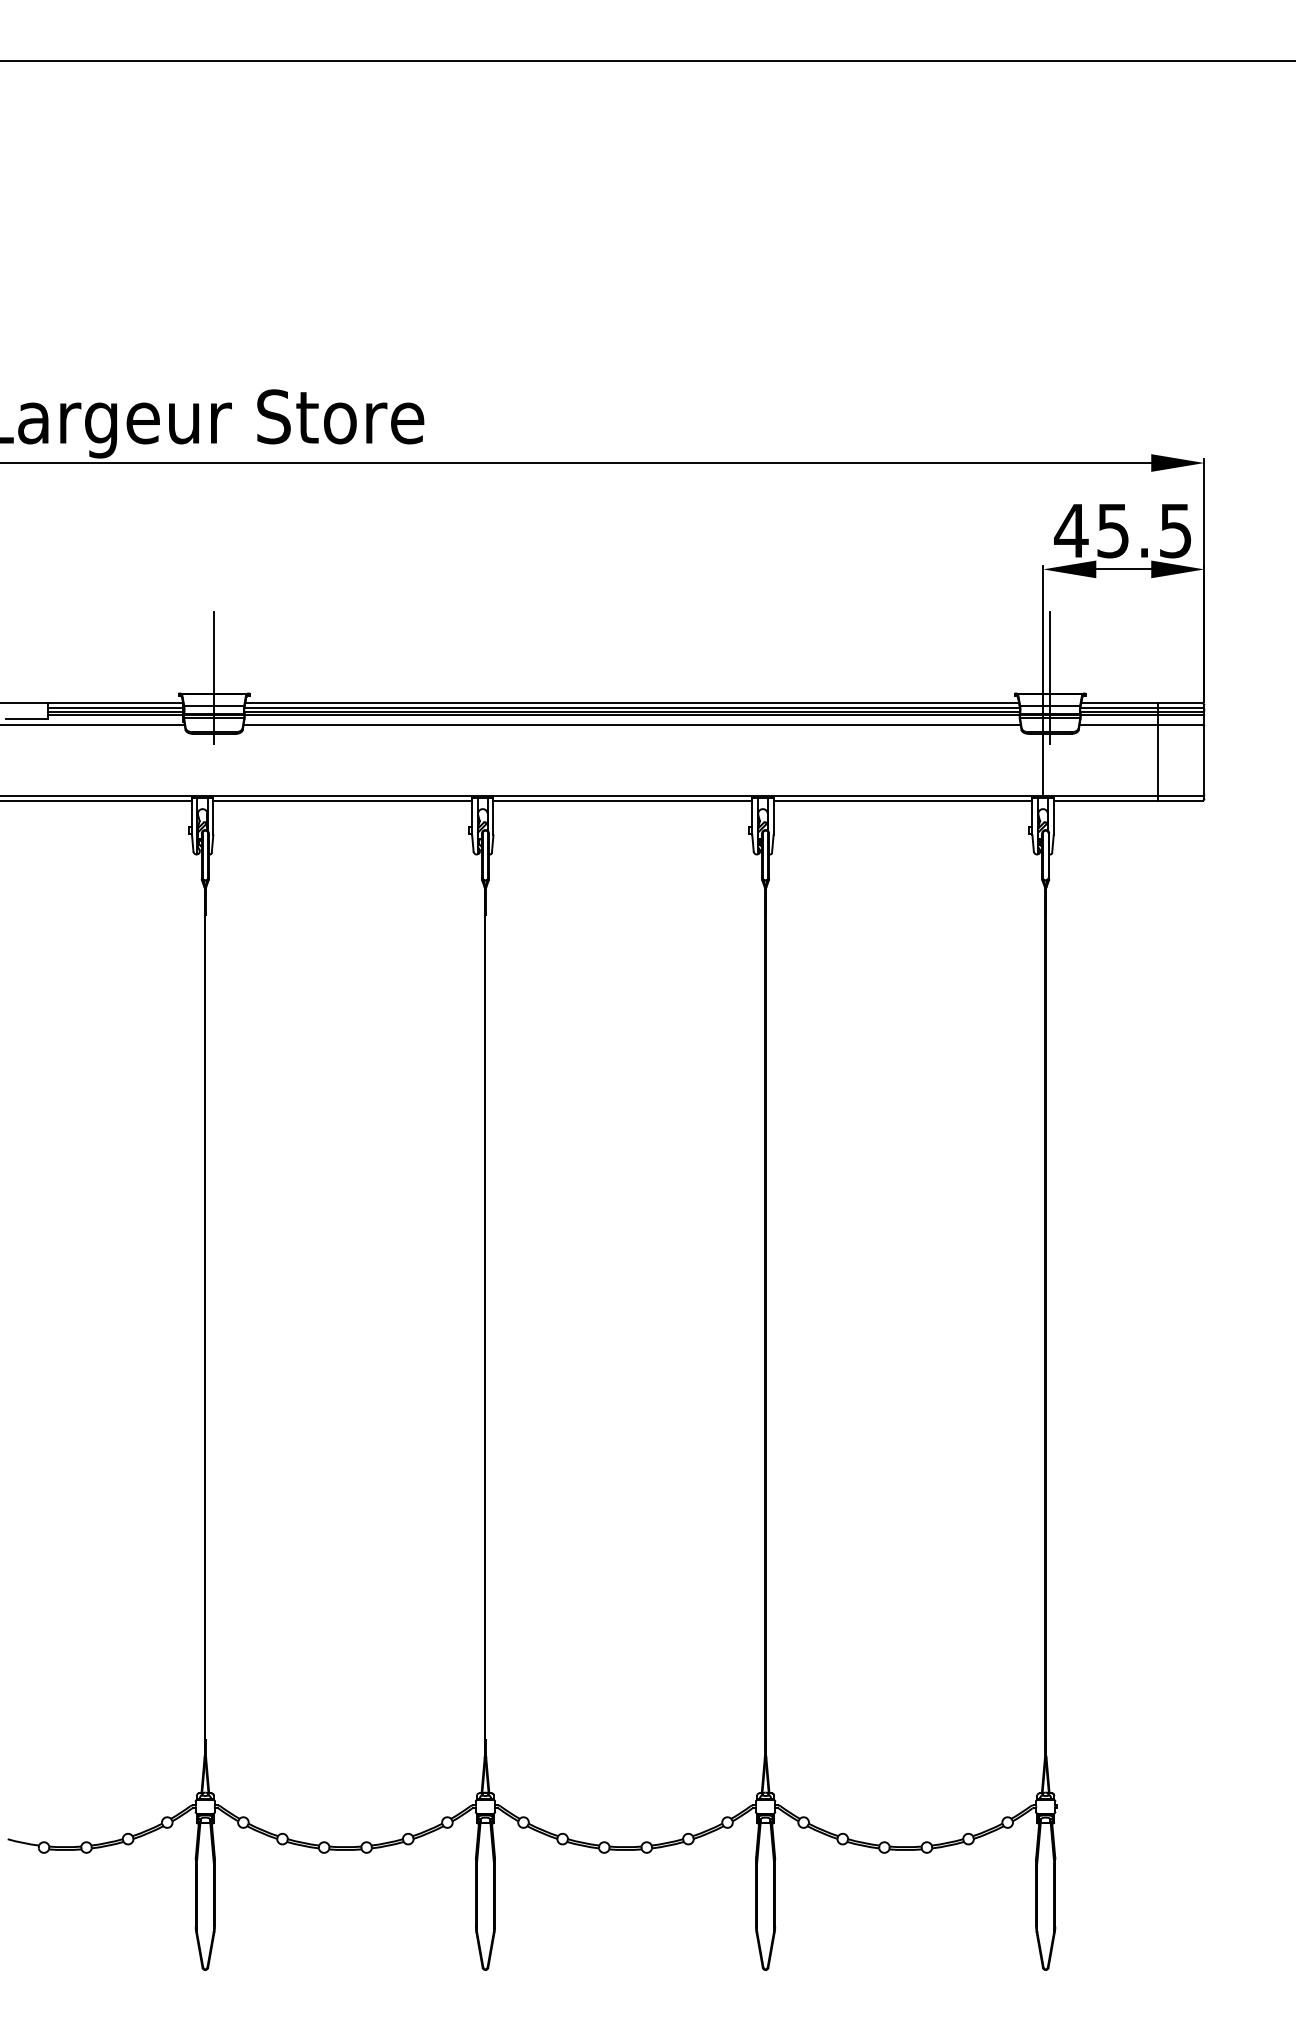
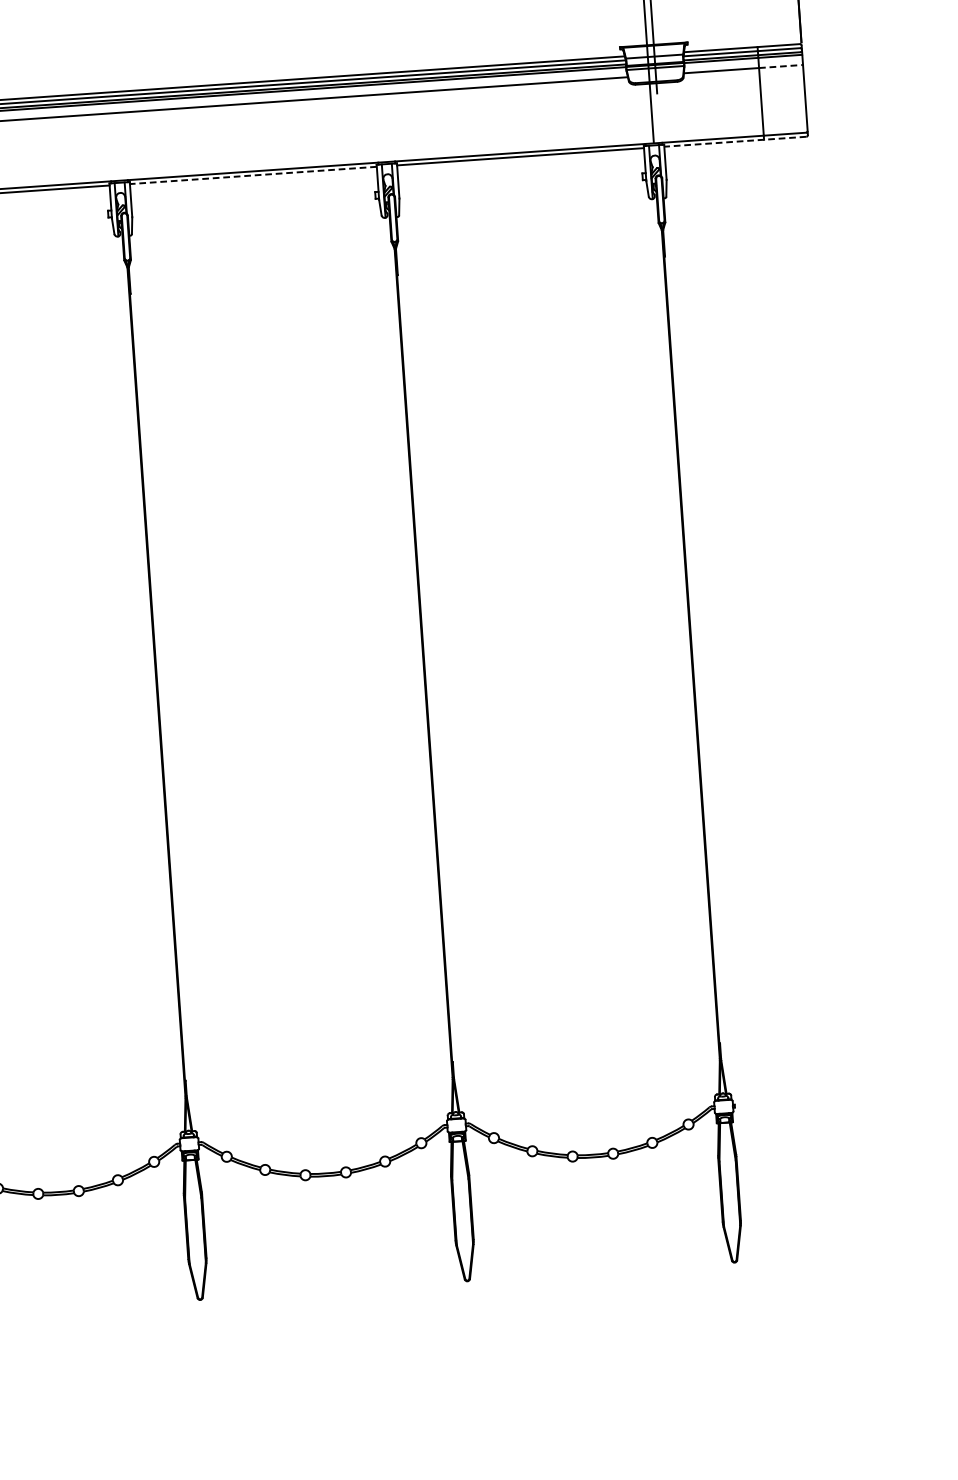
line: (1180, 725) -> (780, 66), solid -> dashed
line: (622, 800) -> (253, 175), solid -> dashed
line: (1127, 800) -> (734, 141), solid -> dashed

